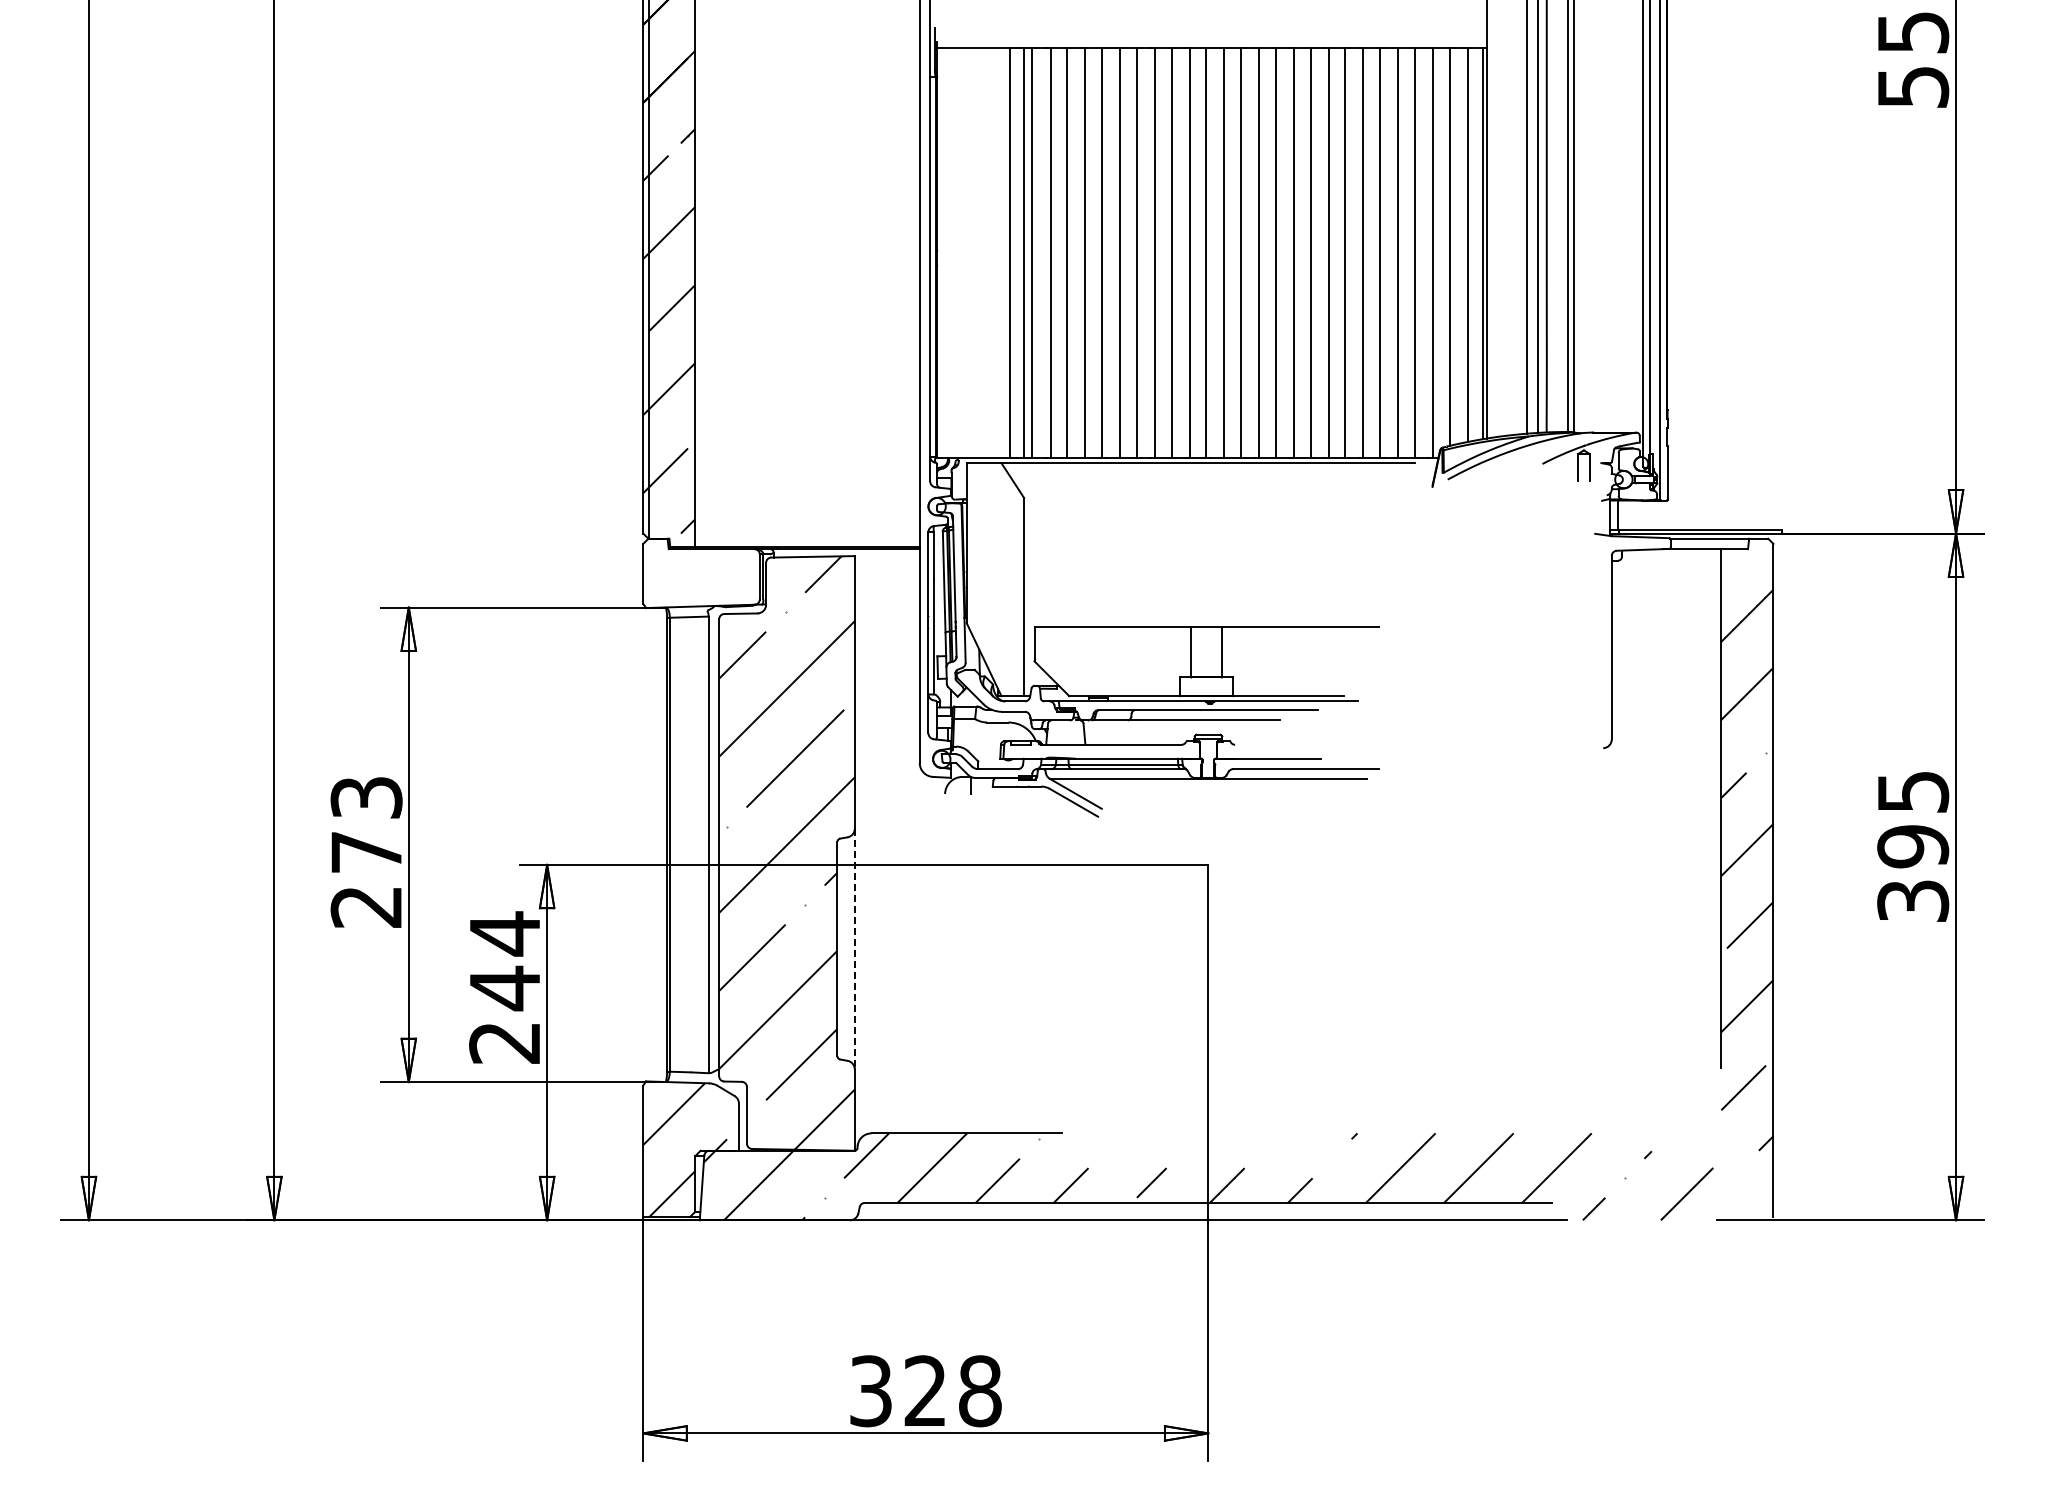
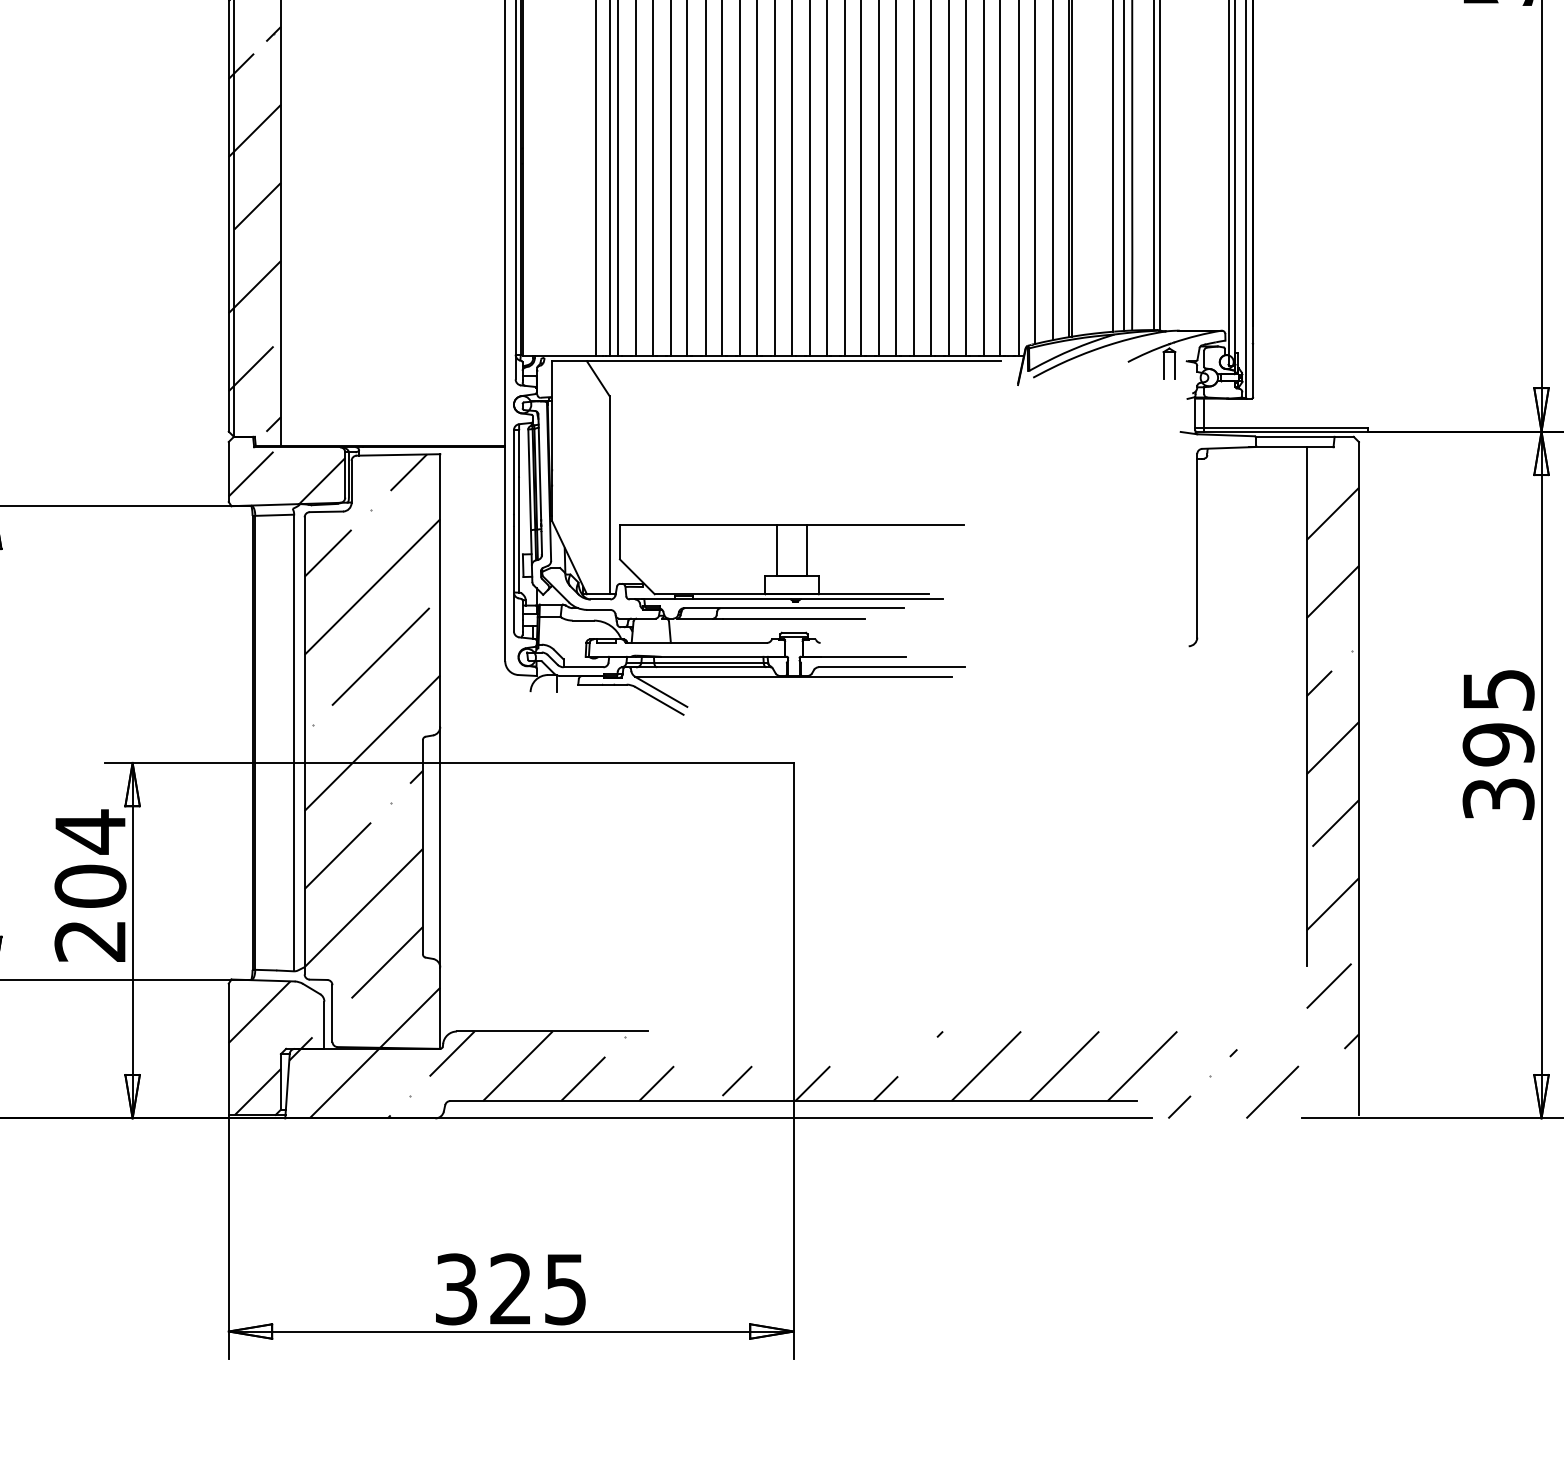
hatch: (701, 579) -> (286, 477), added
line: (854, 949) -> (439, 847), dashed -> solid
text: (505, 988) -> (90, 886), 244 -> 204
text: (980, 1391) -> (565, 1289), 328 -> 325

